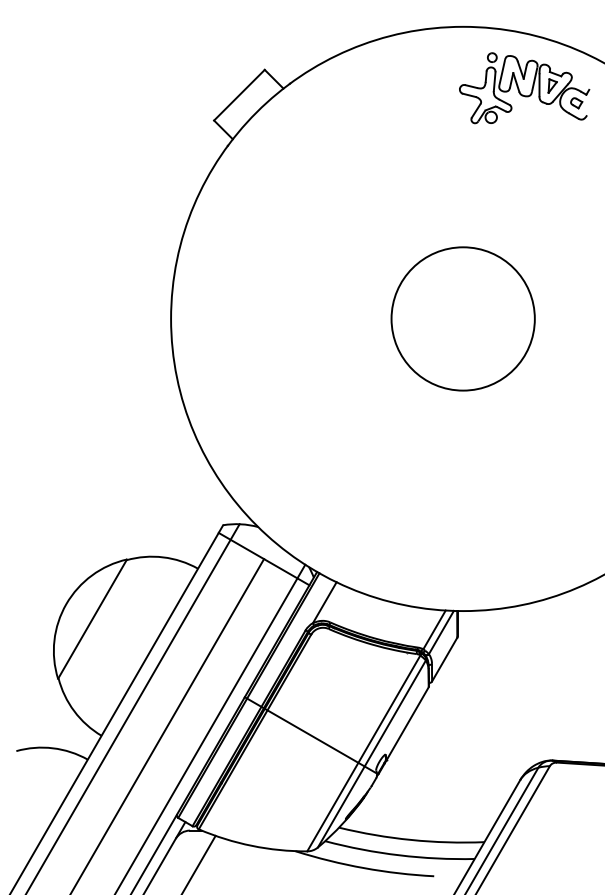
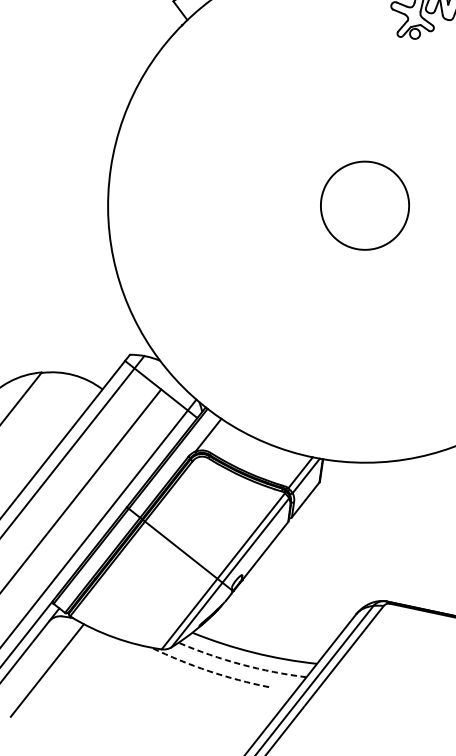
circle: (462, 318) -> (364, 205), size x0.7
arc: (399, 855) -> (241, 664), solid -> dashed
arc: (364, 868) -> (209, 671), solid -> dashed

